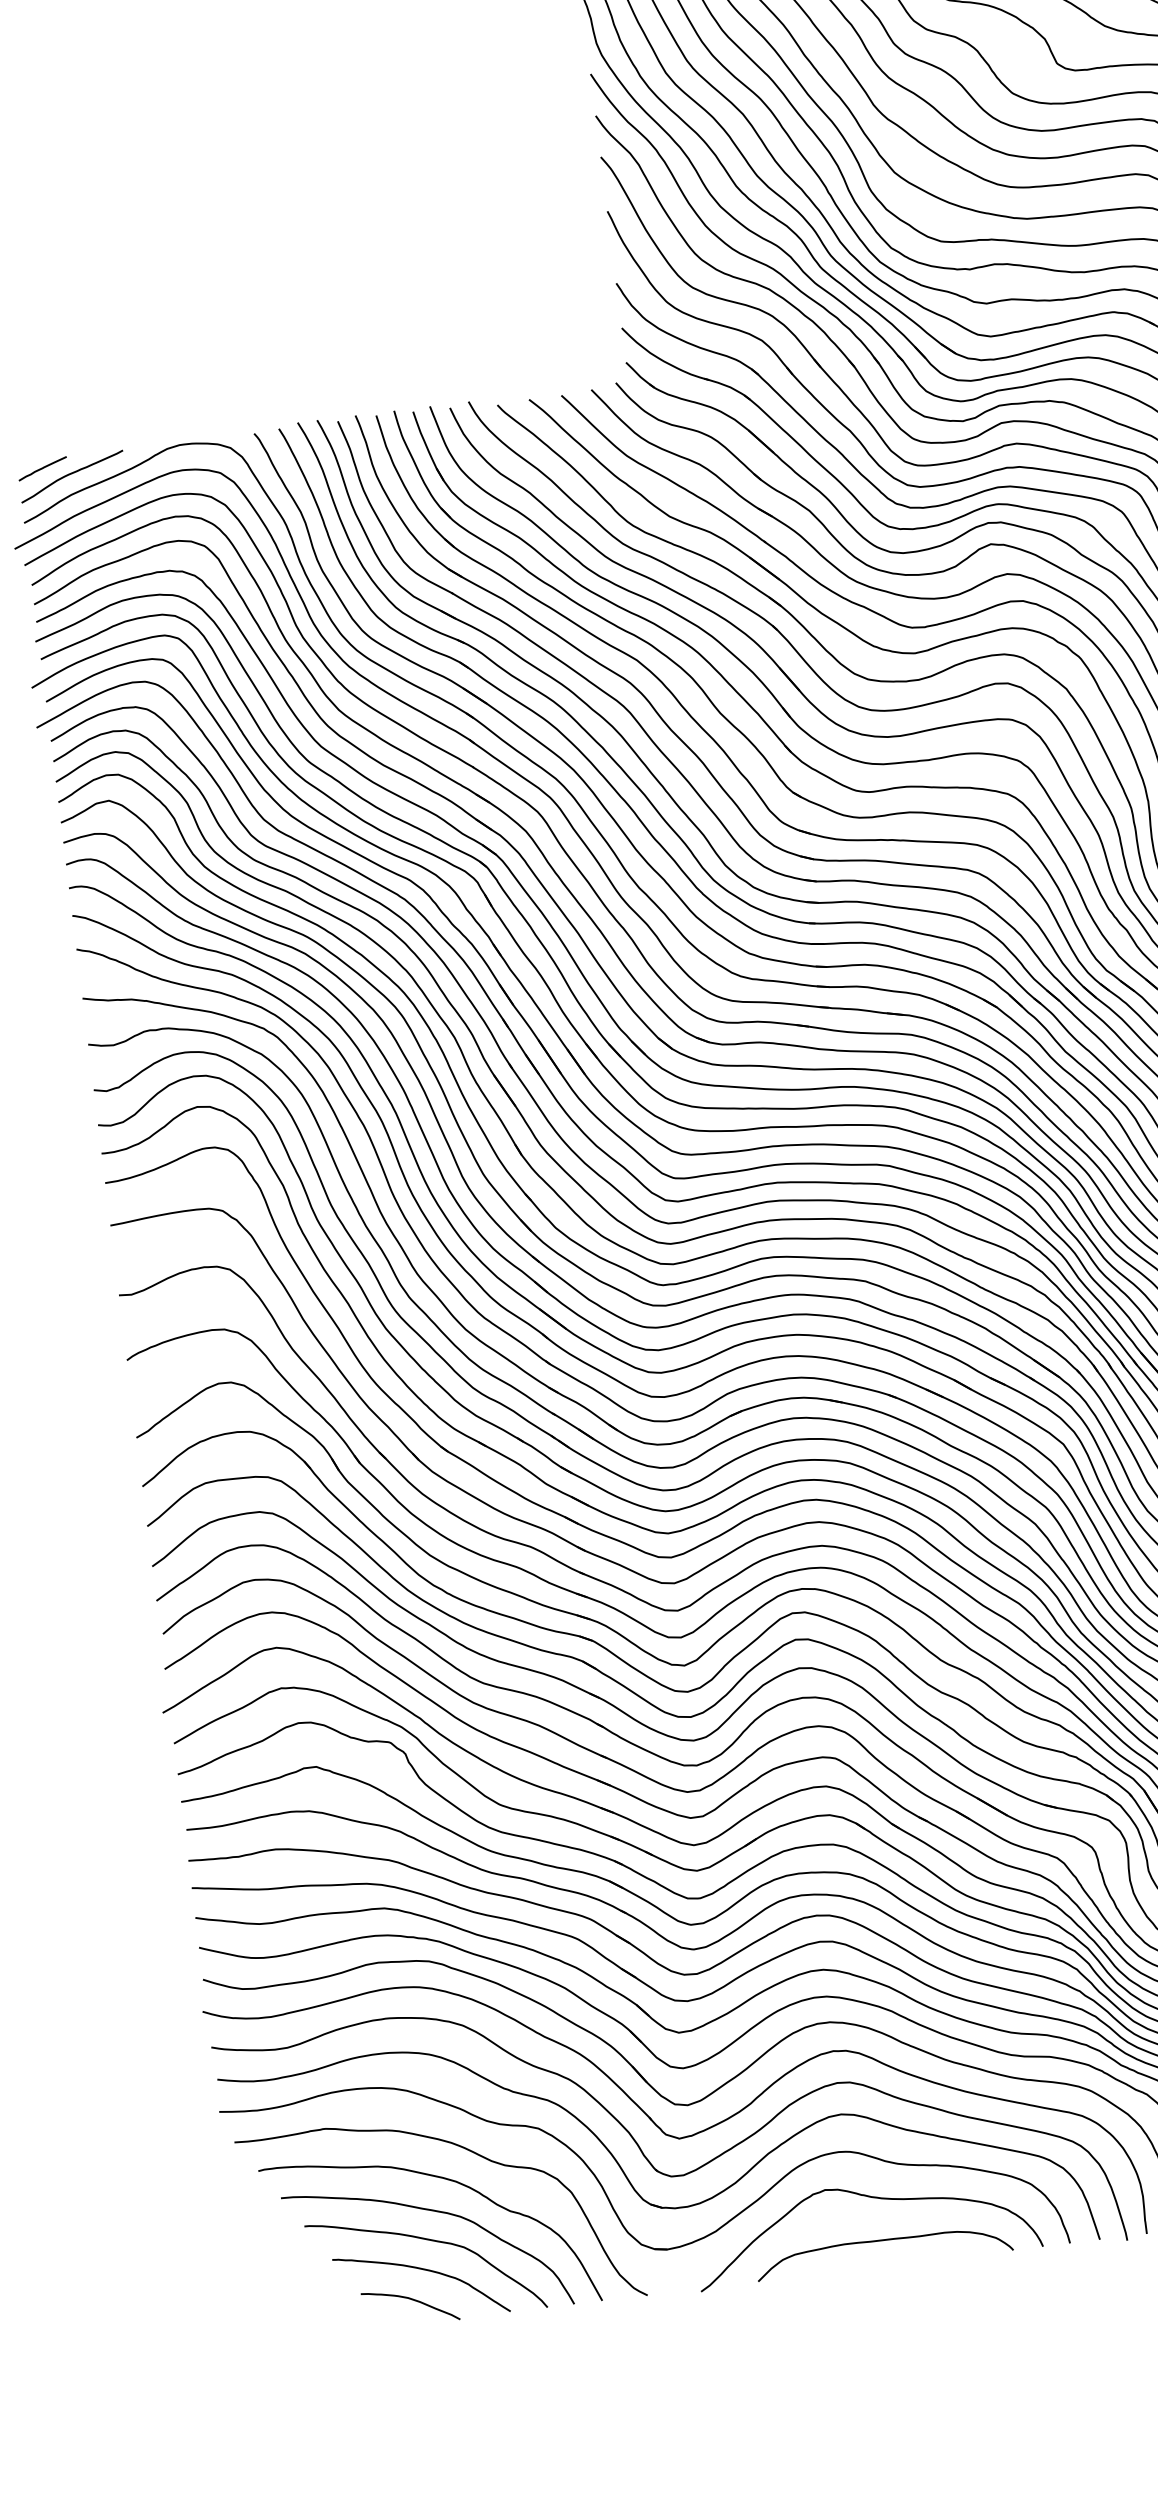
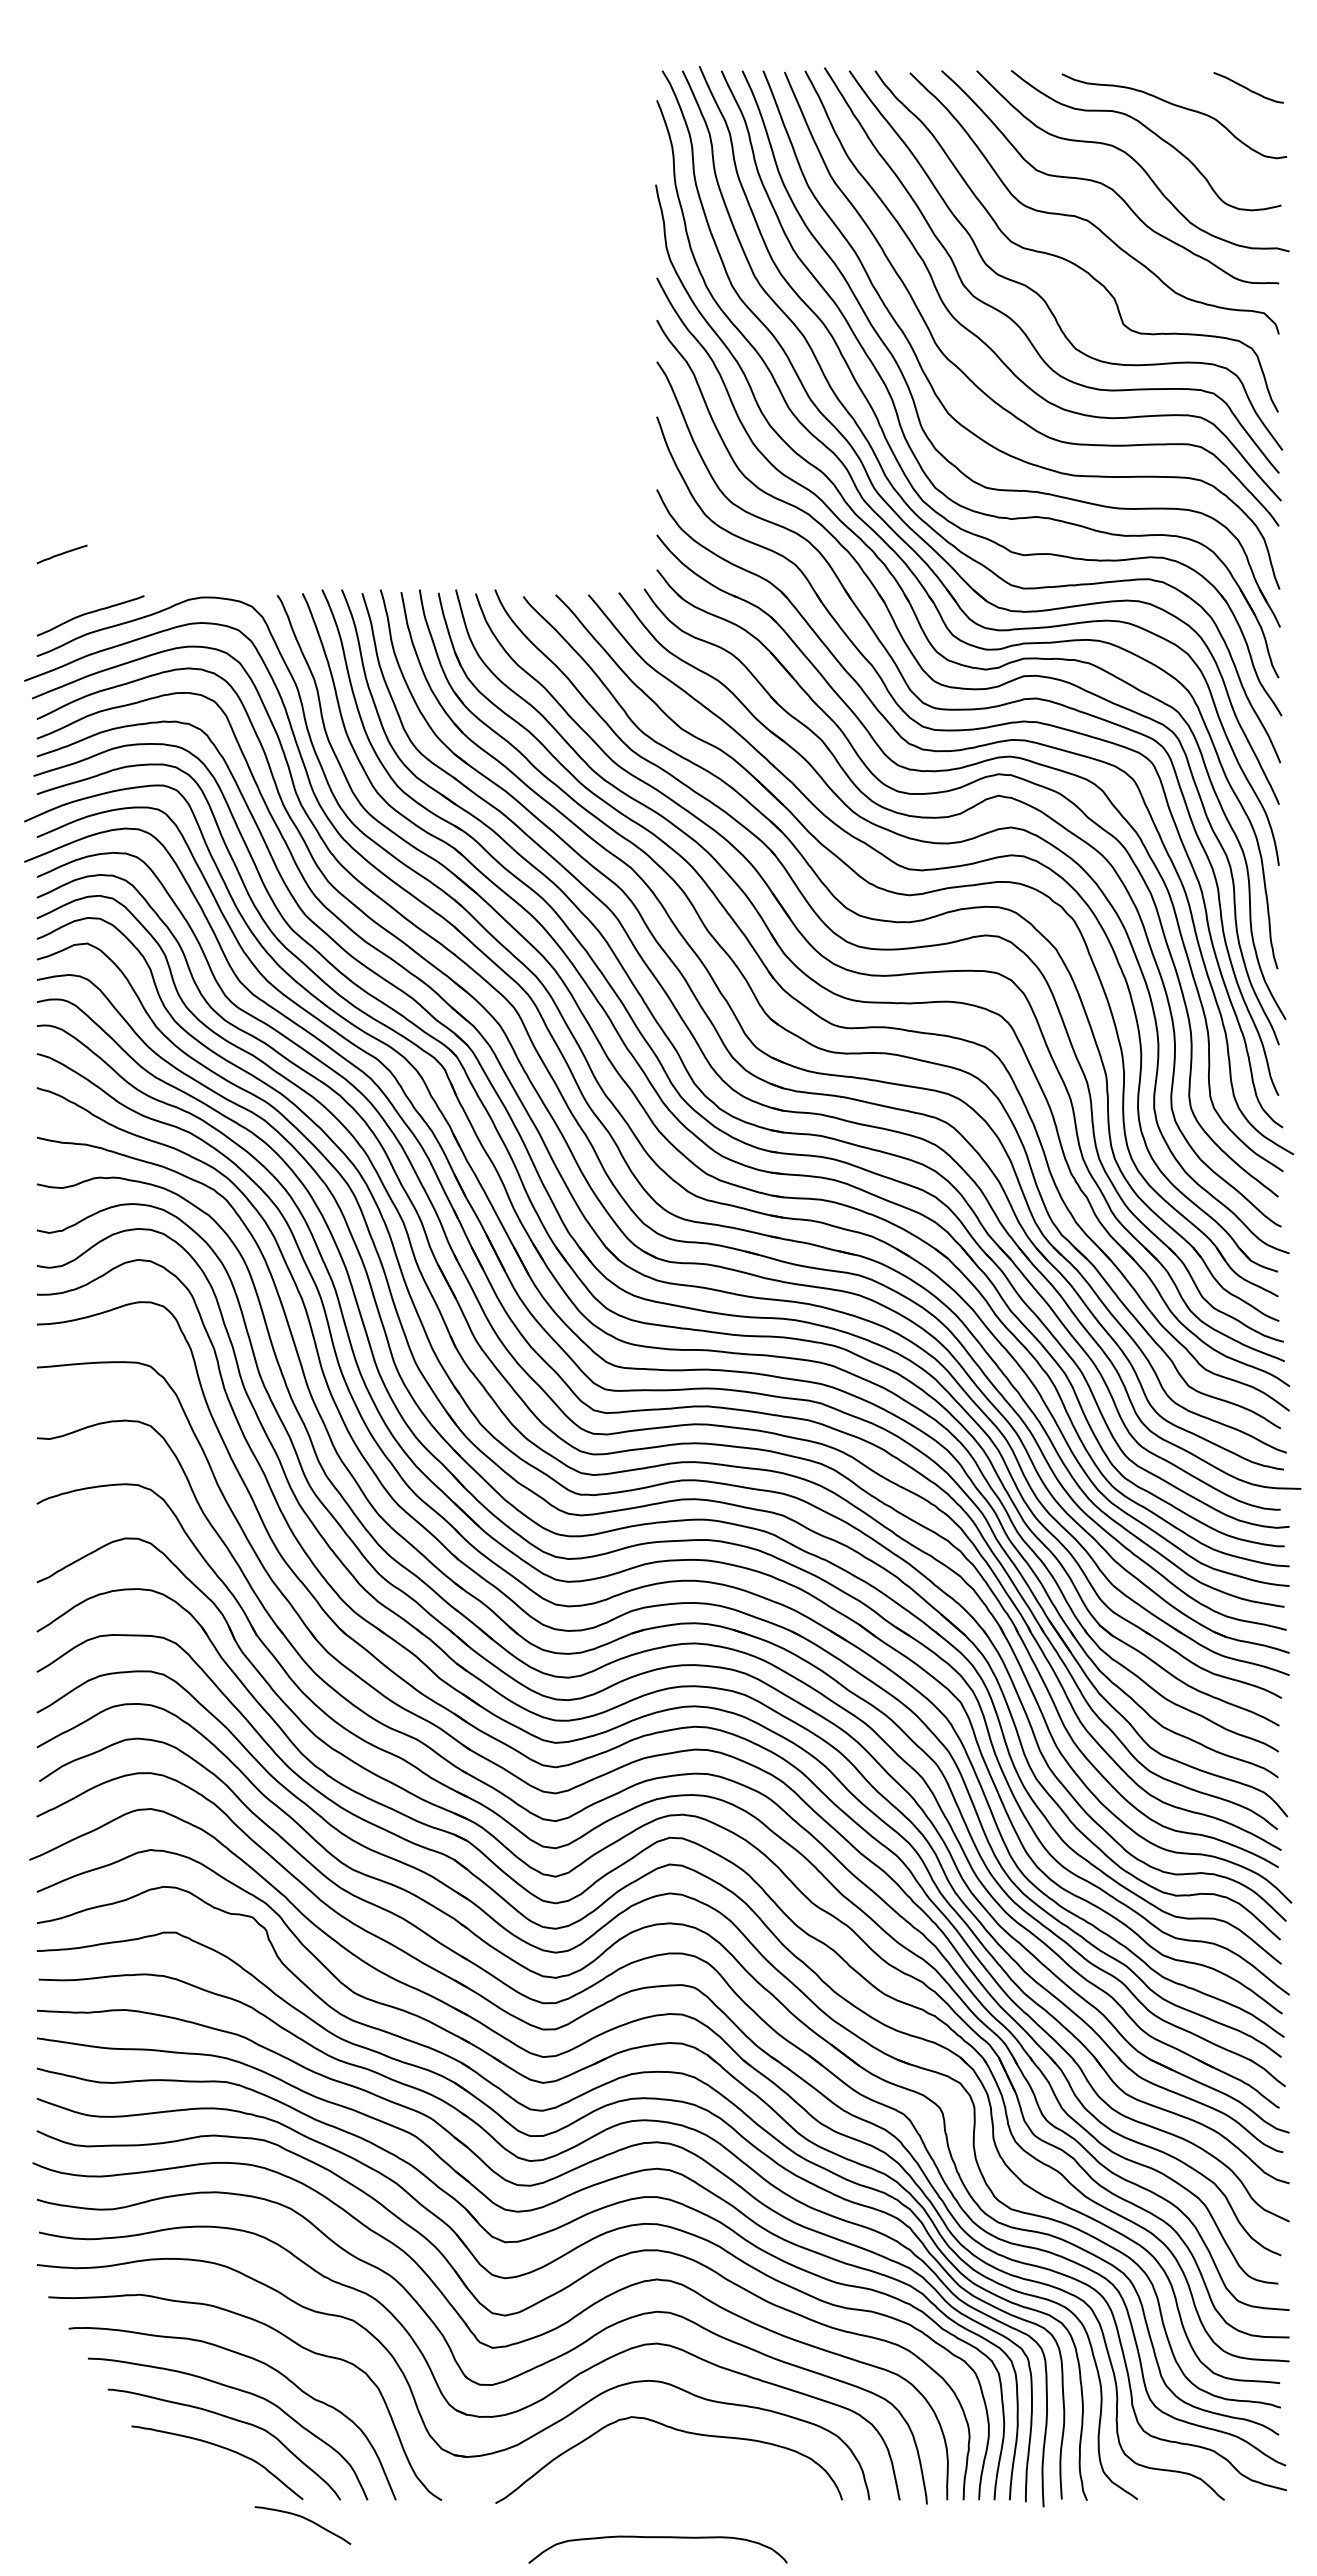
line: (42, 468) -> (61, 554), moved
curve: (882, 2241) -> (657, 2538), moved
curve: (411, 2300) -> (304, 2519), moved

